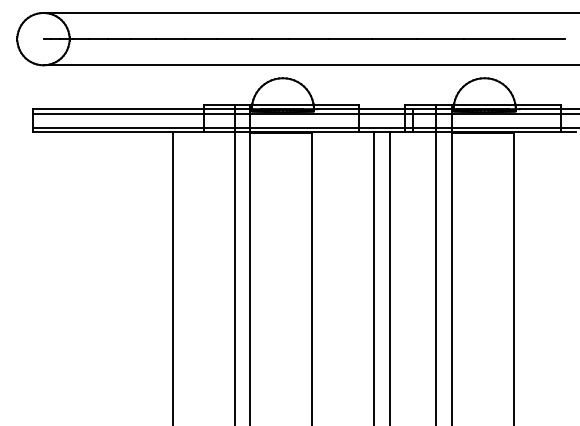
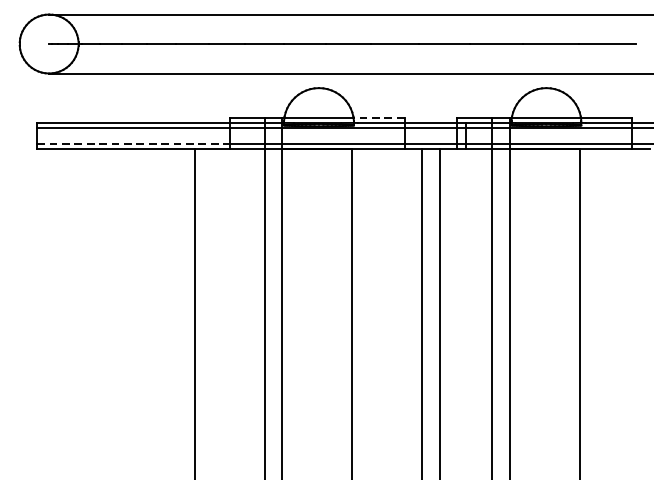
line: (336, 104) -> (379, 117), solid -> dashed
line: (118, 127) -> (133, 143), solid -> dashed

